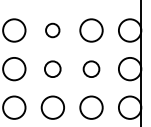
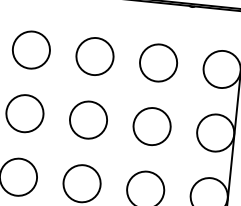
circle: (52, 30) -> (94, 56), size x1.67
circle: (52, 69) -> (87, 120), size x1.43
circle: (91, 69) -> (152, 127), size x1.43

